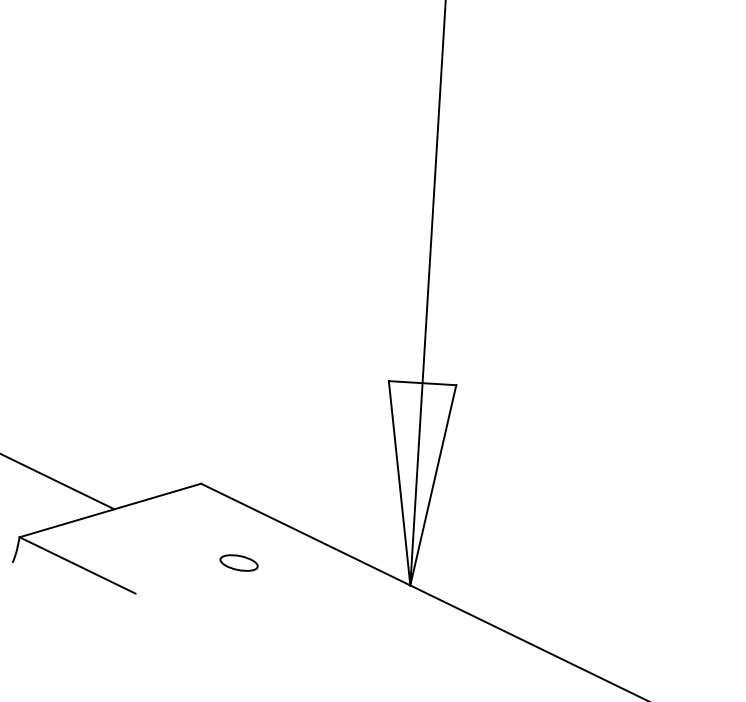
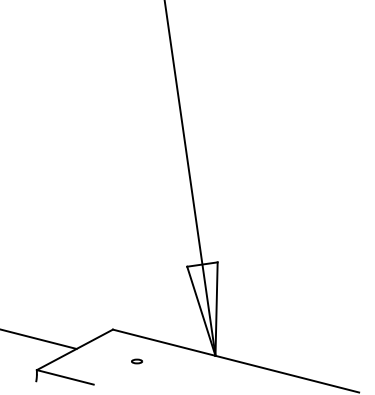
part: (237, 562) -> (136, 361), size x0.6

